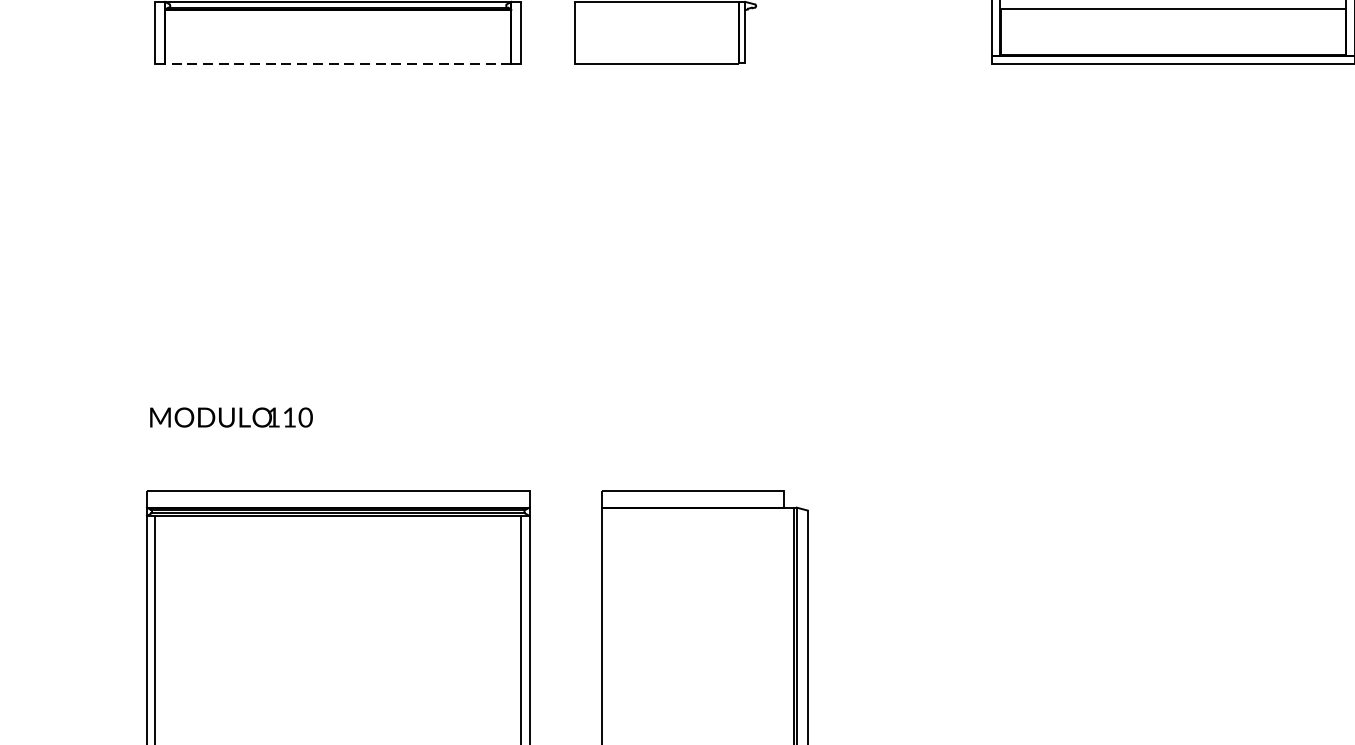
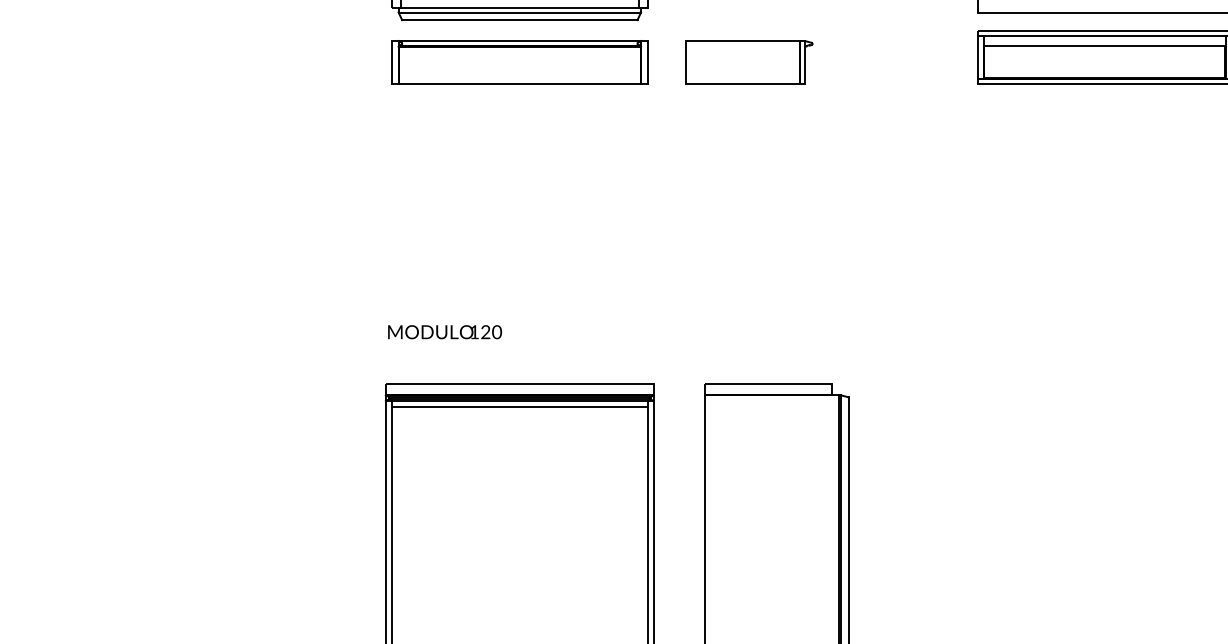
line: (337, 63) -> (519, 84), dashed -> solid
text: (289, 417) -> (485, 332), 110 -> 120
line: (337, 523) -> (519, 406), added

